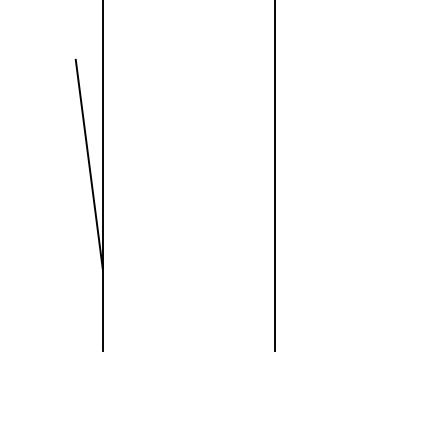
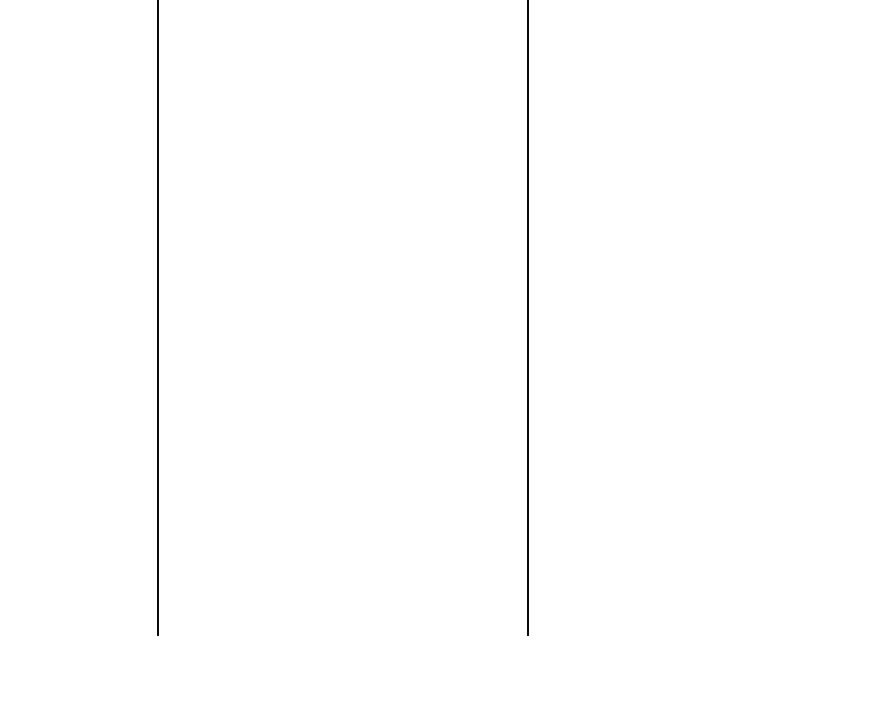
line: (88, 163) -> (127, 230), removed

